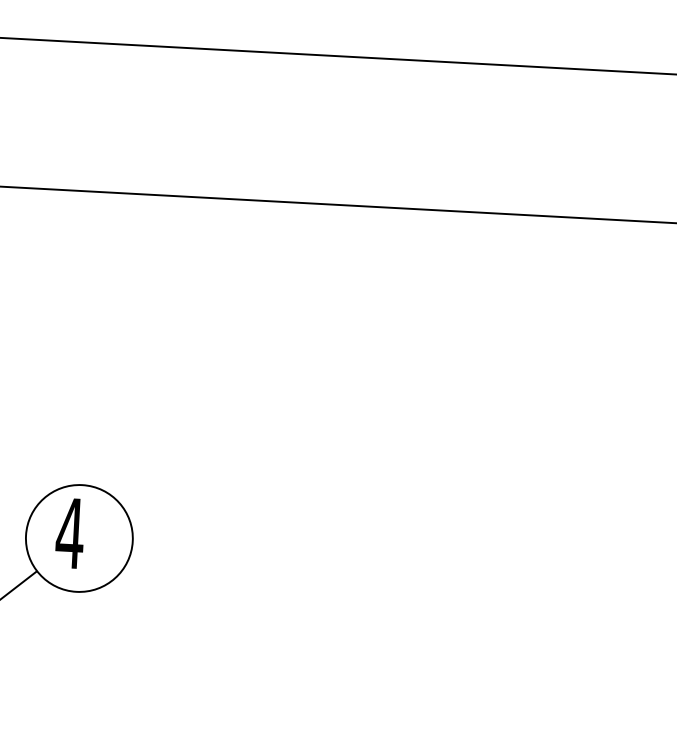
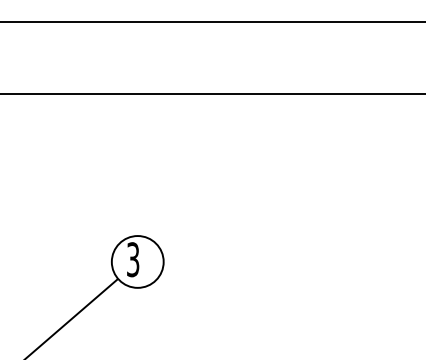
text: (68, 532) -> (132, 259), 4 -> 3

